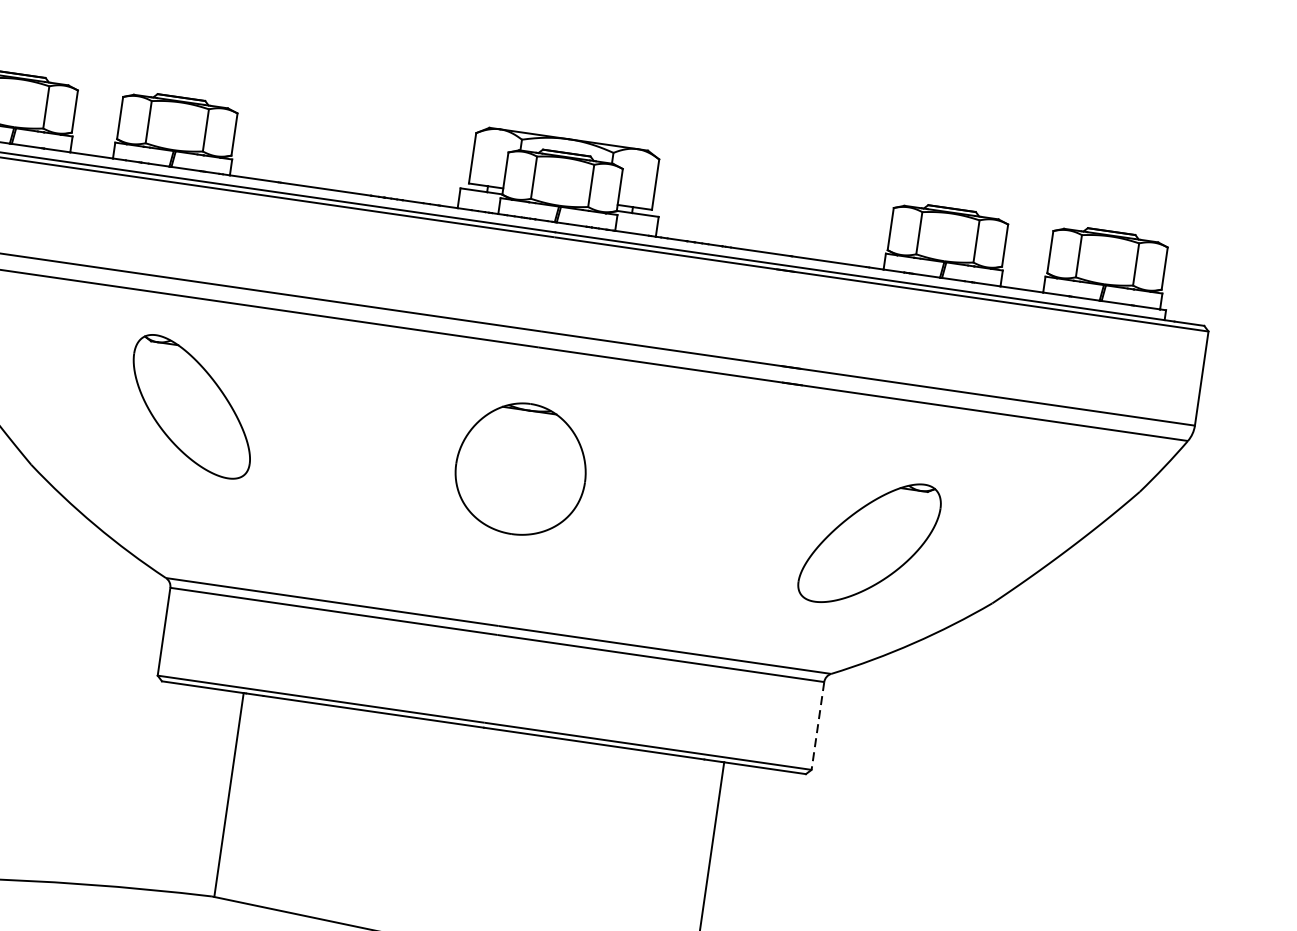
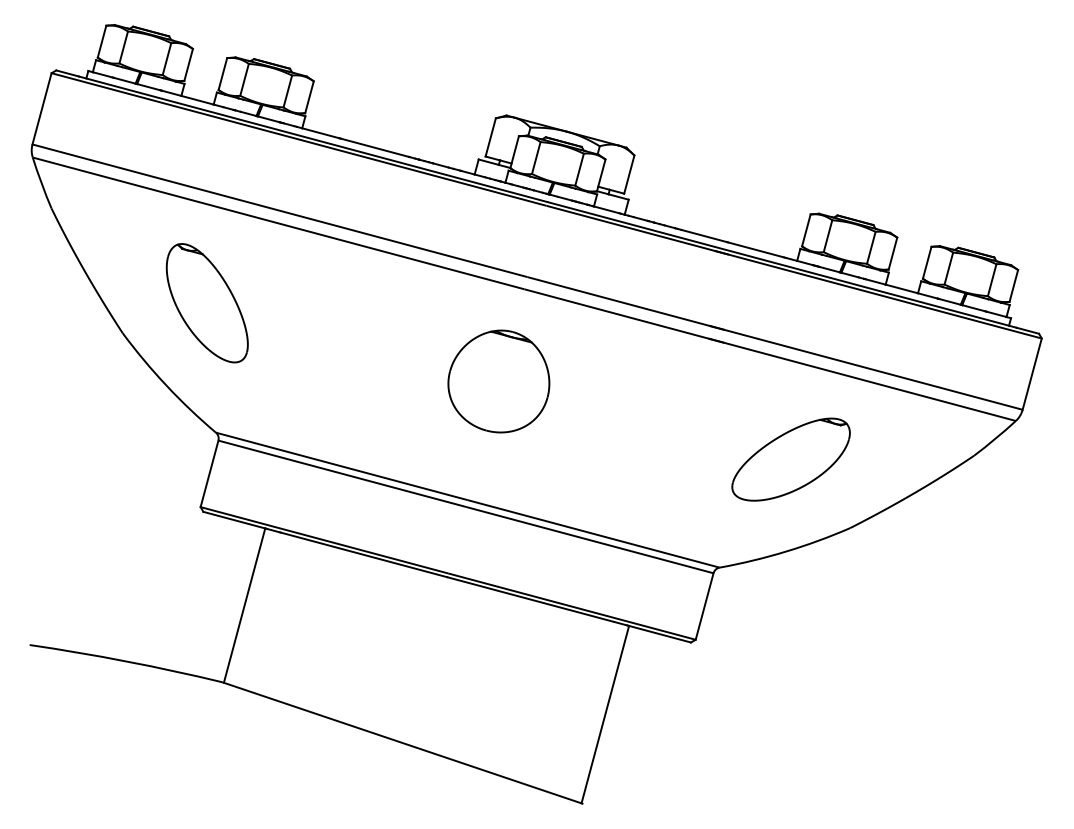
part: (190, 407) -> (206, 303), moved
part: (868, 543) -> (790, 459), moved
line: (817, 727) -> (704, 607), dashed -> solid

